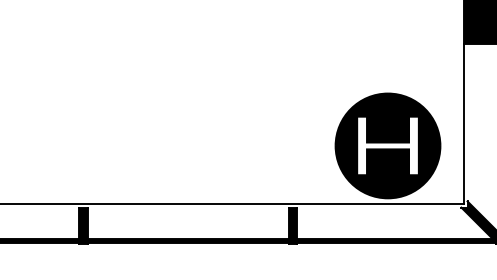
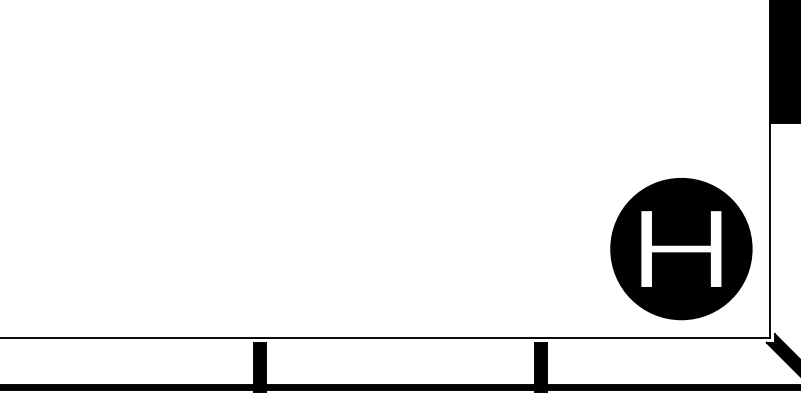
part: (388, 145) -> (681, 248), moved

